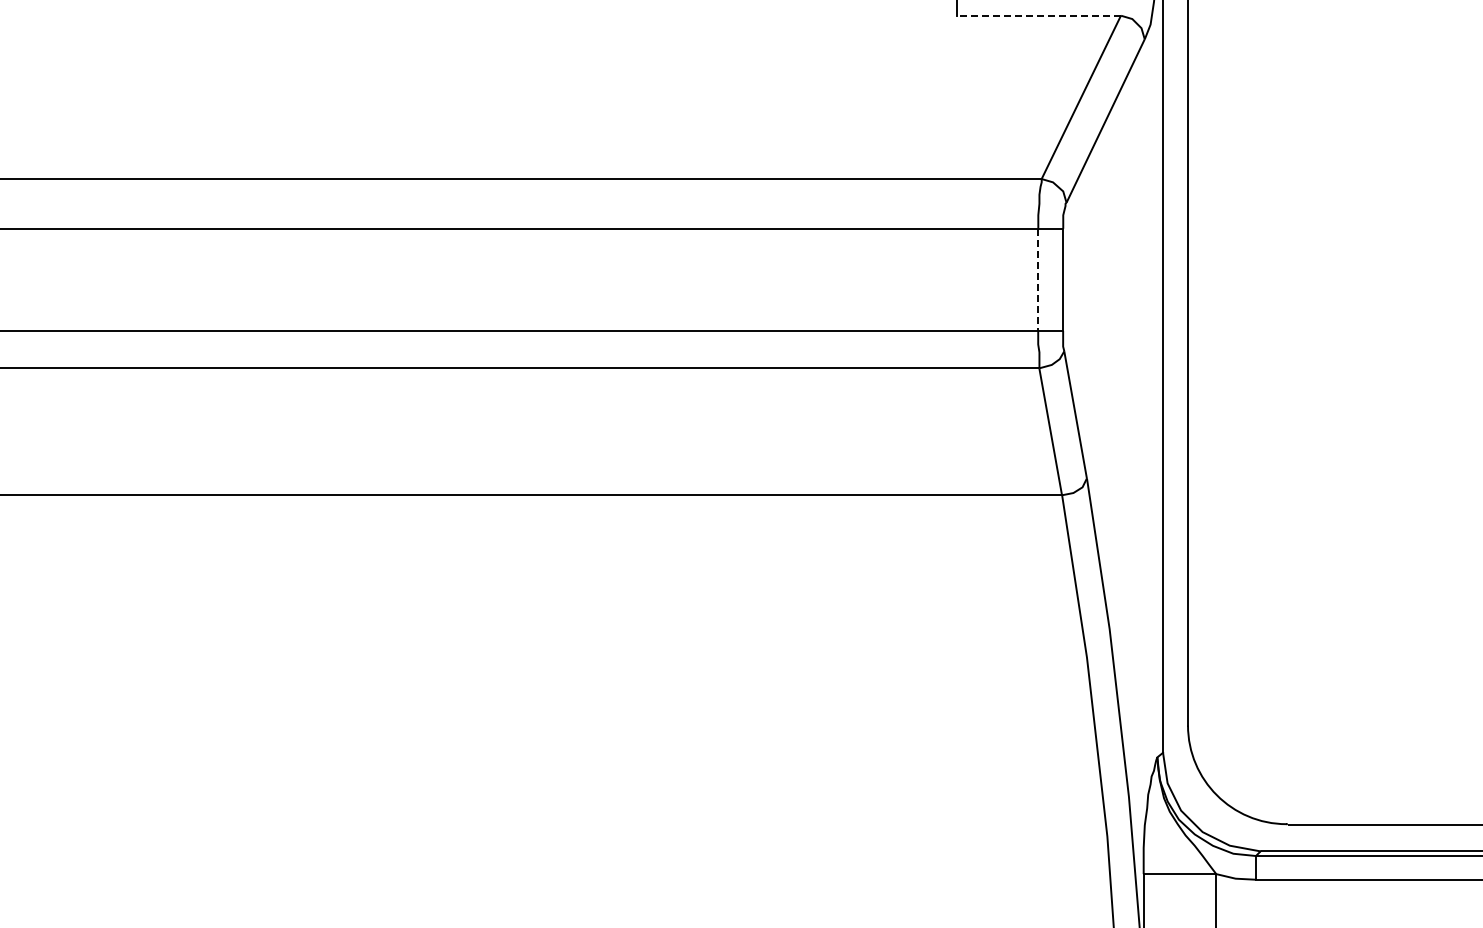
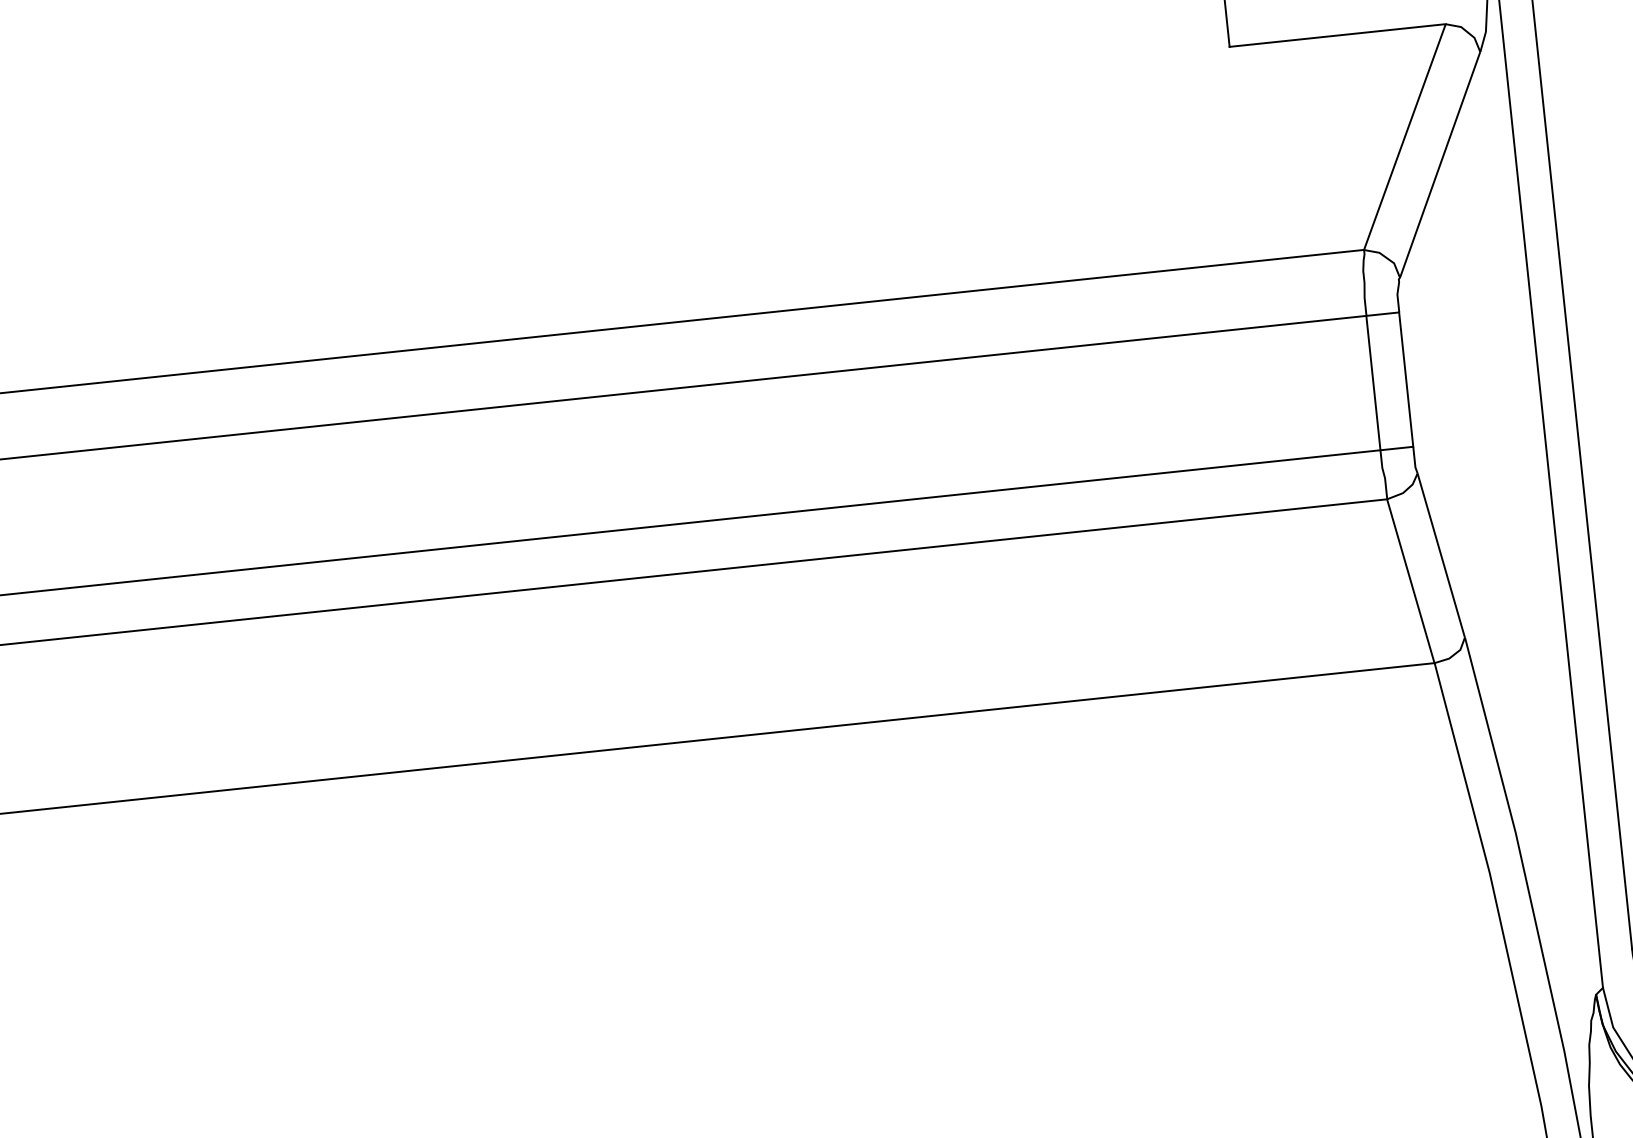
line: (1038, 15) -> (1337, 35), dashed -> solid
line: (1038, 280) -> (1373, 383), dashed -> solid

